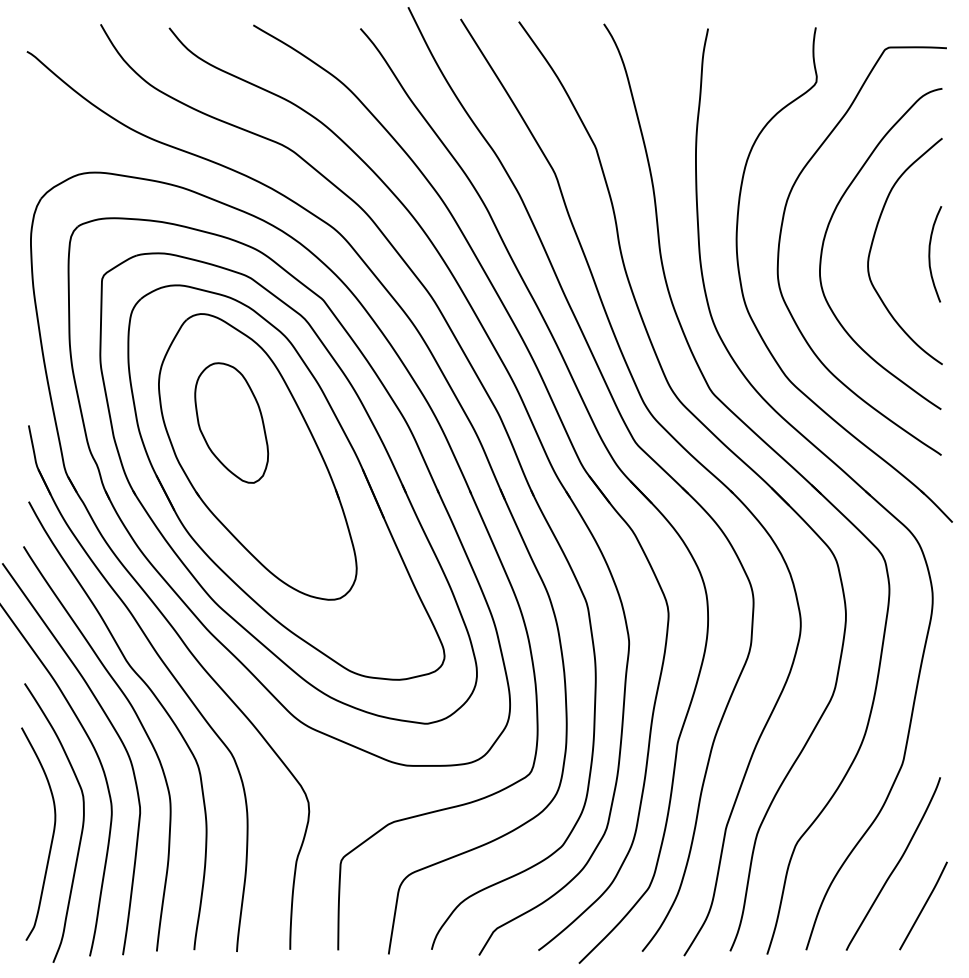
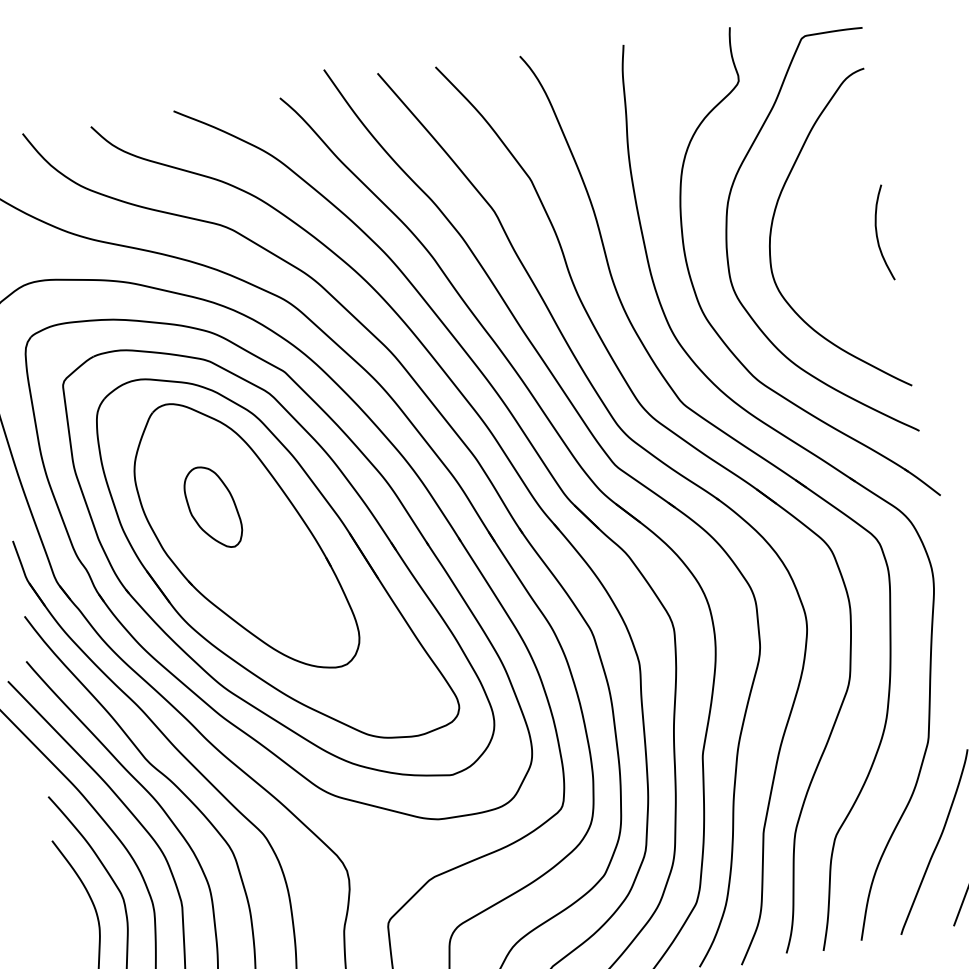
curve: (873, 242) -> (819, 231), removed
part: (231, 422) -> (212, 507), size x0.7

